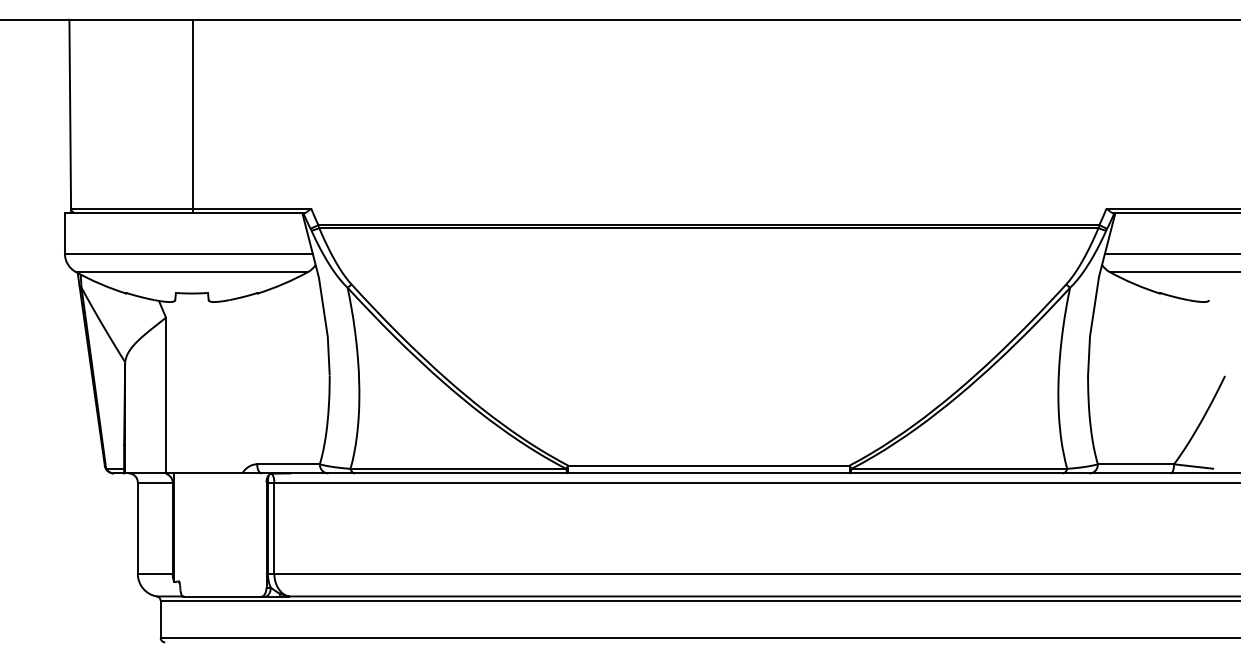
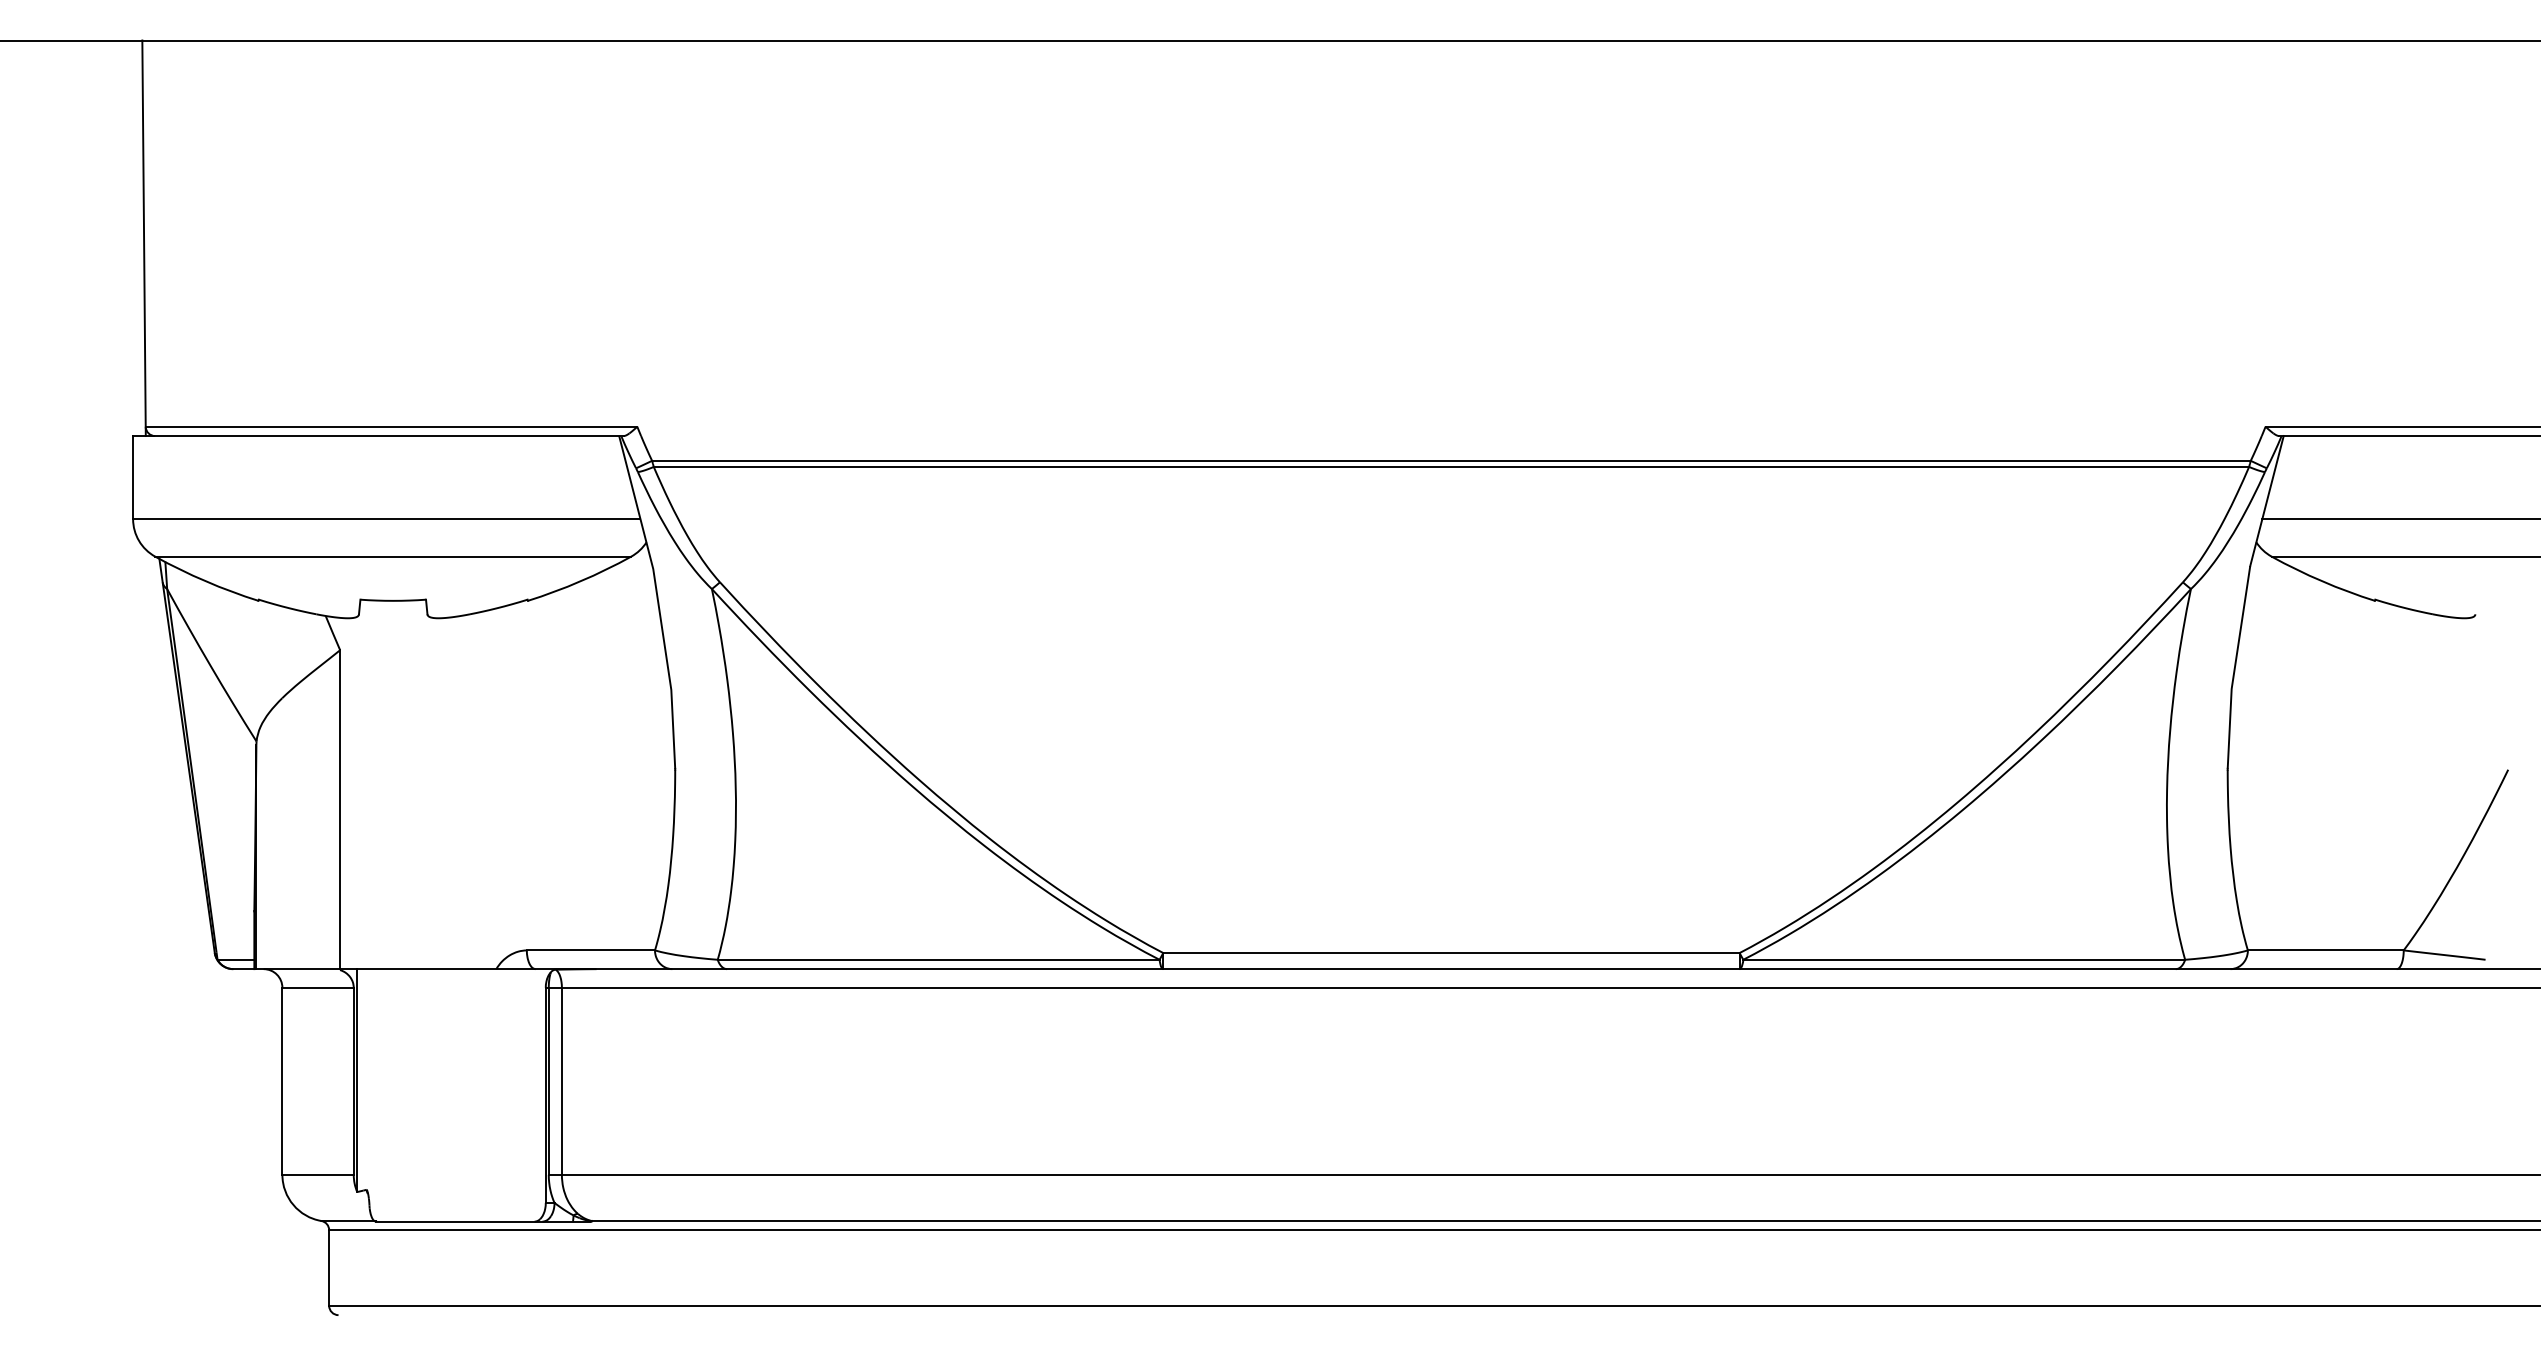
line: (192, 116) -> (394, 238), removed

